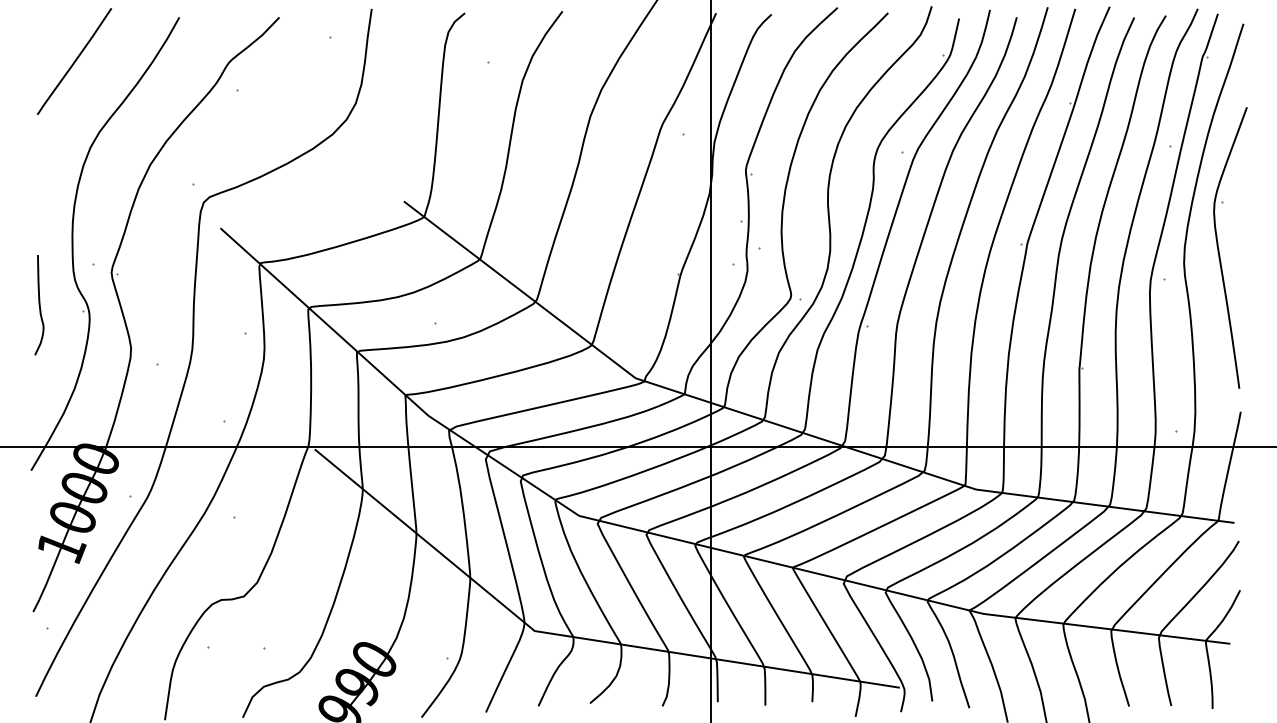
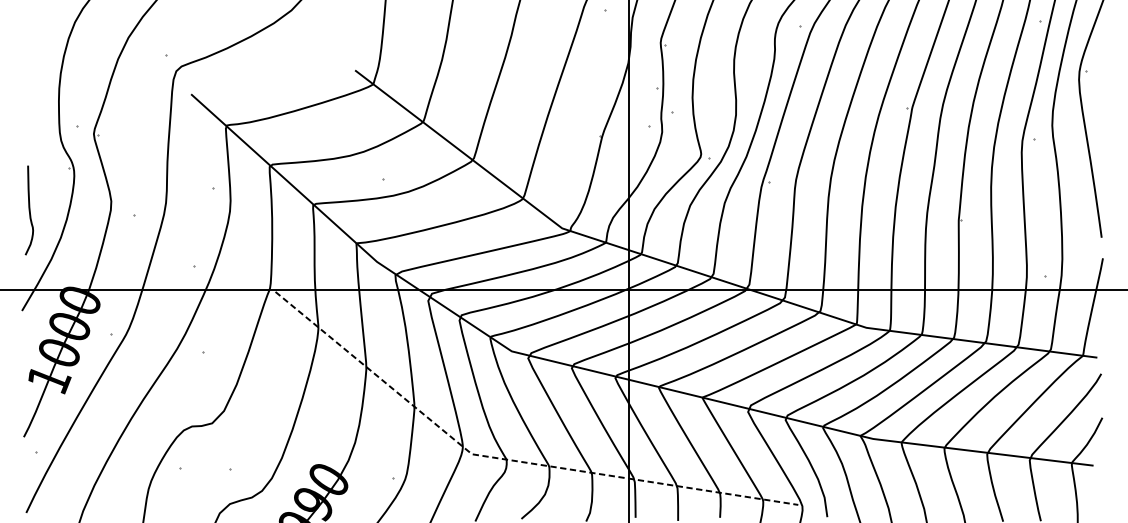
curve: (39, 305) -> (29, 210), moved
line: (576, 637) -> (509, 460), solid -> dashed

